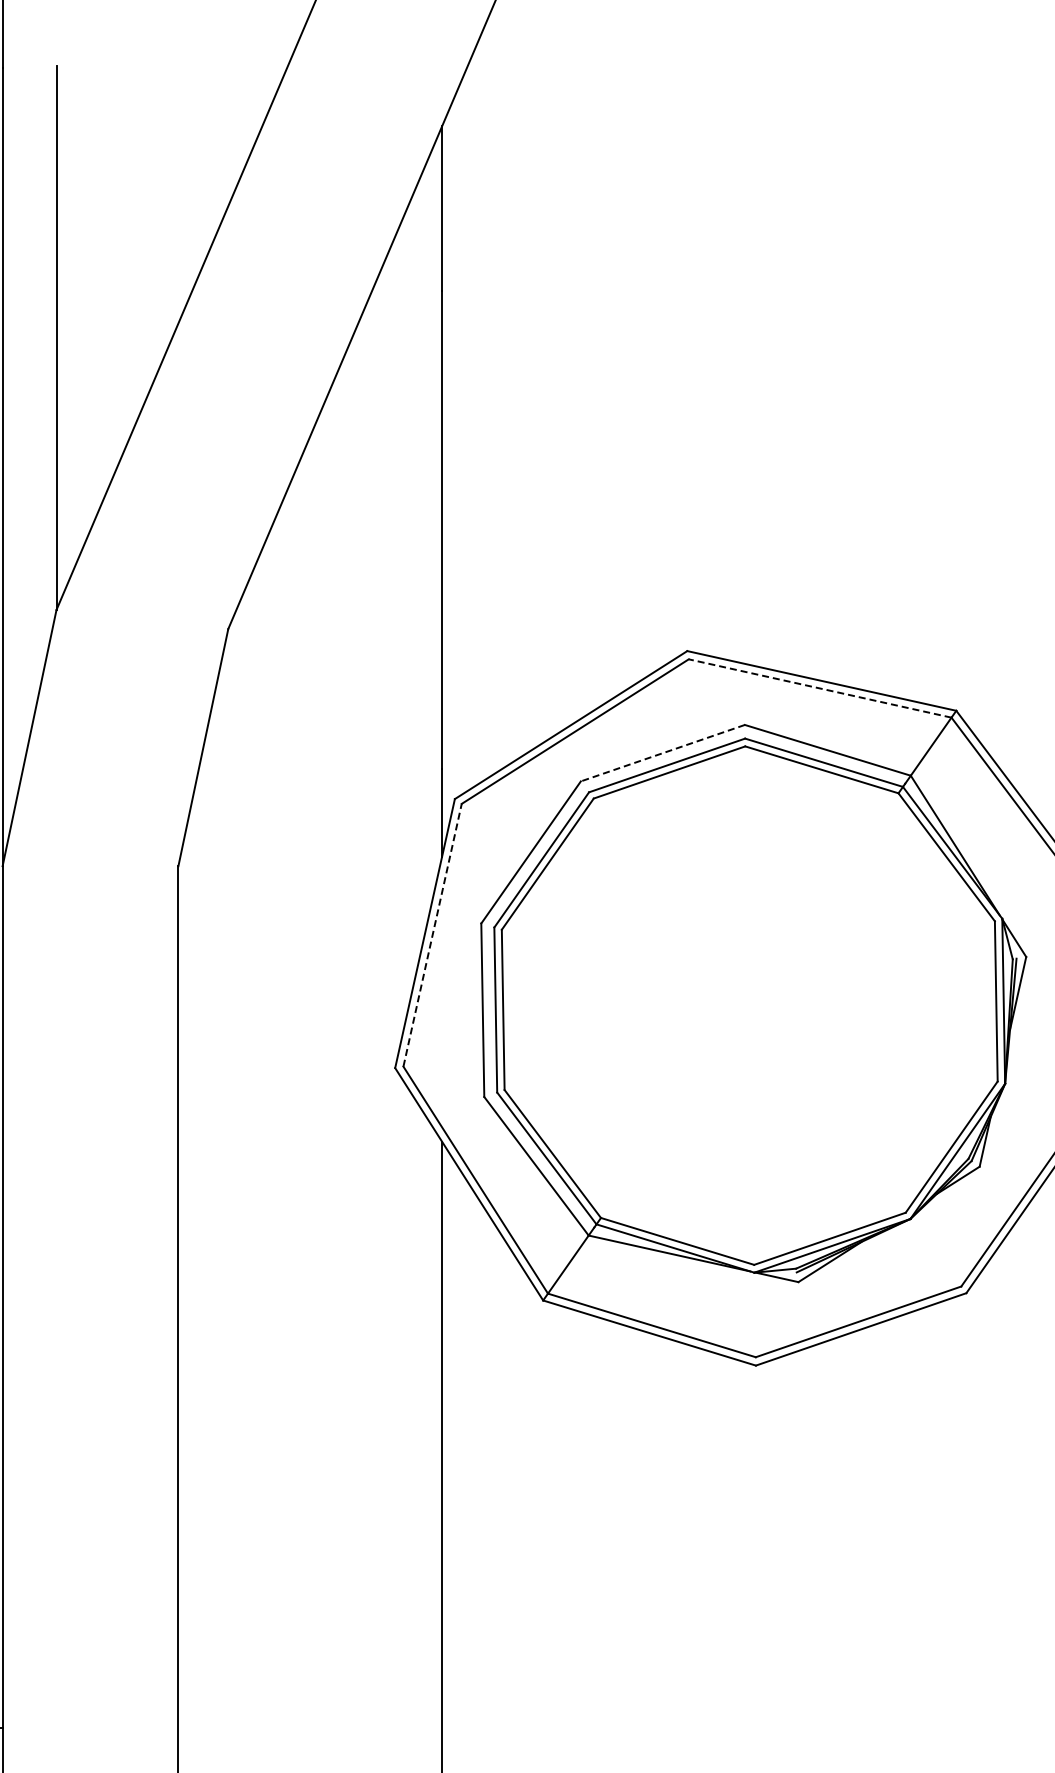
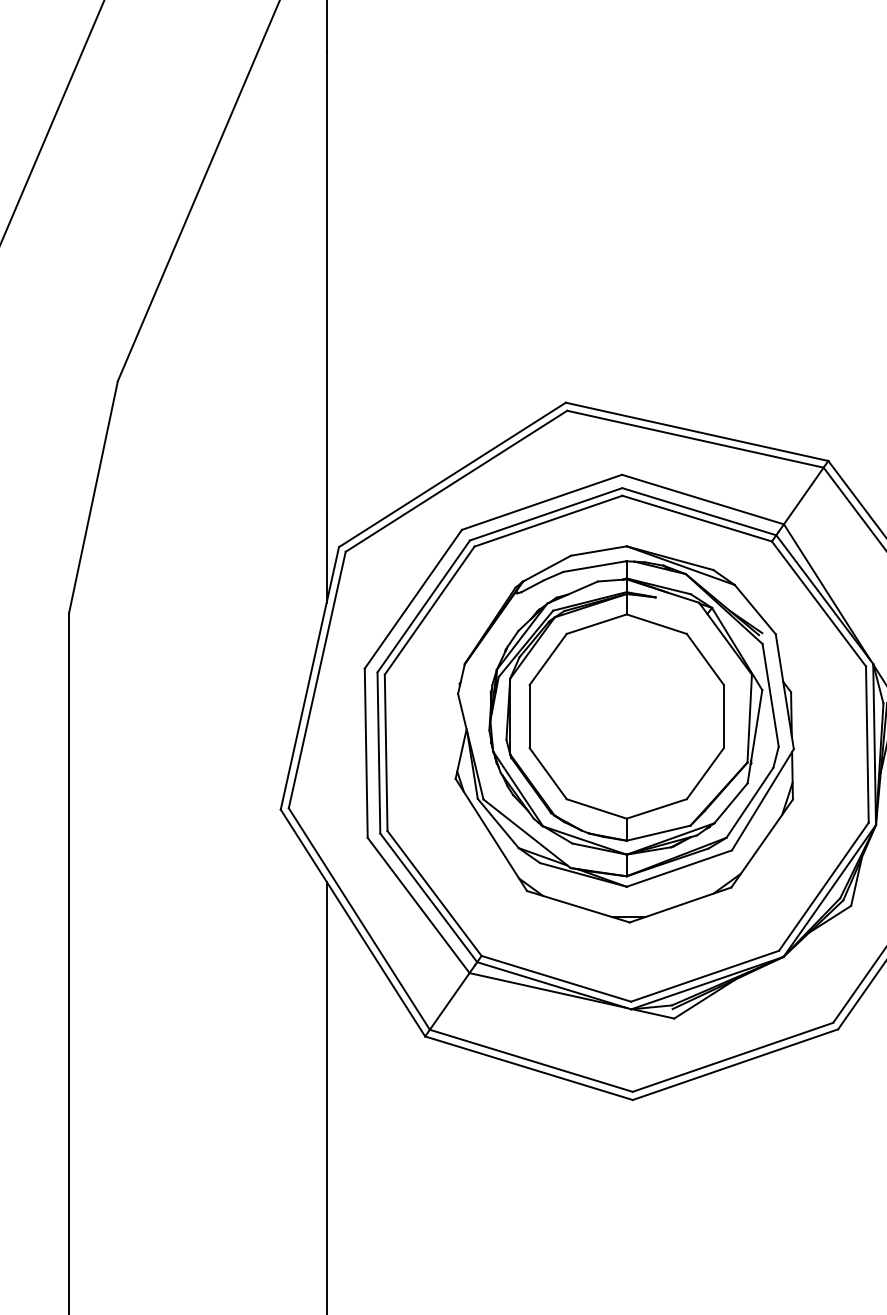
line: (820, 688) -> (695, 439), dashed -> solid
line: (662, 753) -> (541, 502), dashed -> solid
line: (432, 935) -> (317, 680), dashed -> solid
part: (747, 990) -> (624, 733), added

